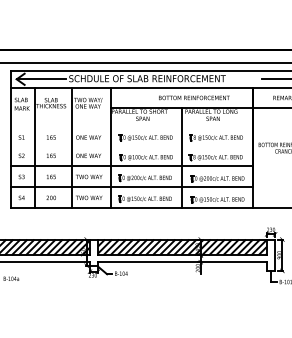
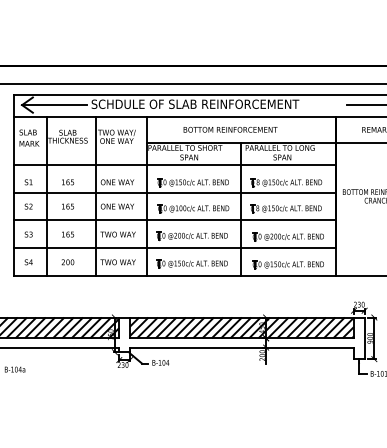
text: (194, 97) -> (230, 129), moved
line: (131, 124) -> (174, 164), added
line: (131, 145) -> (174, 192), added

